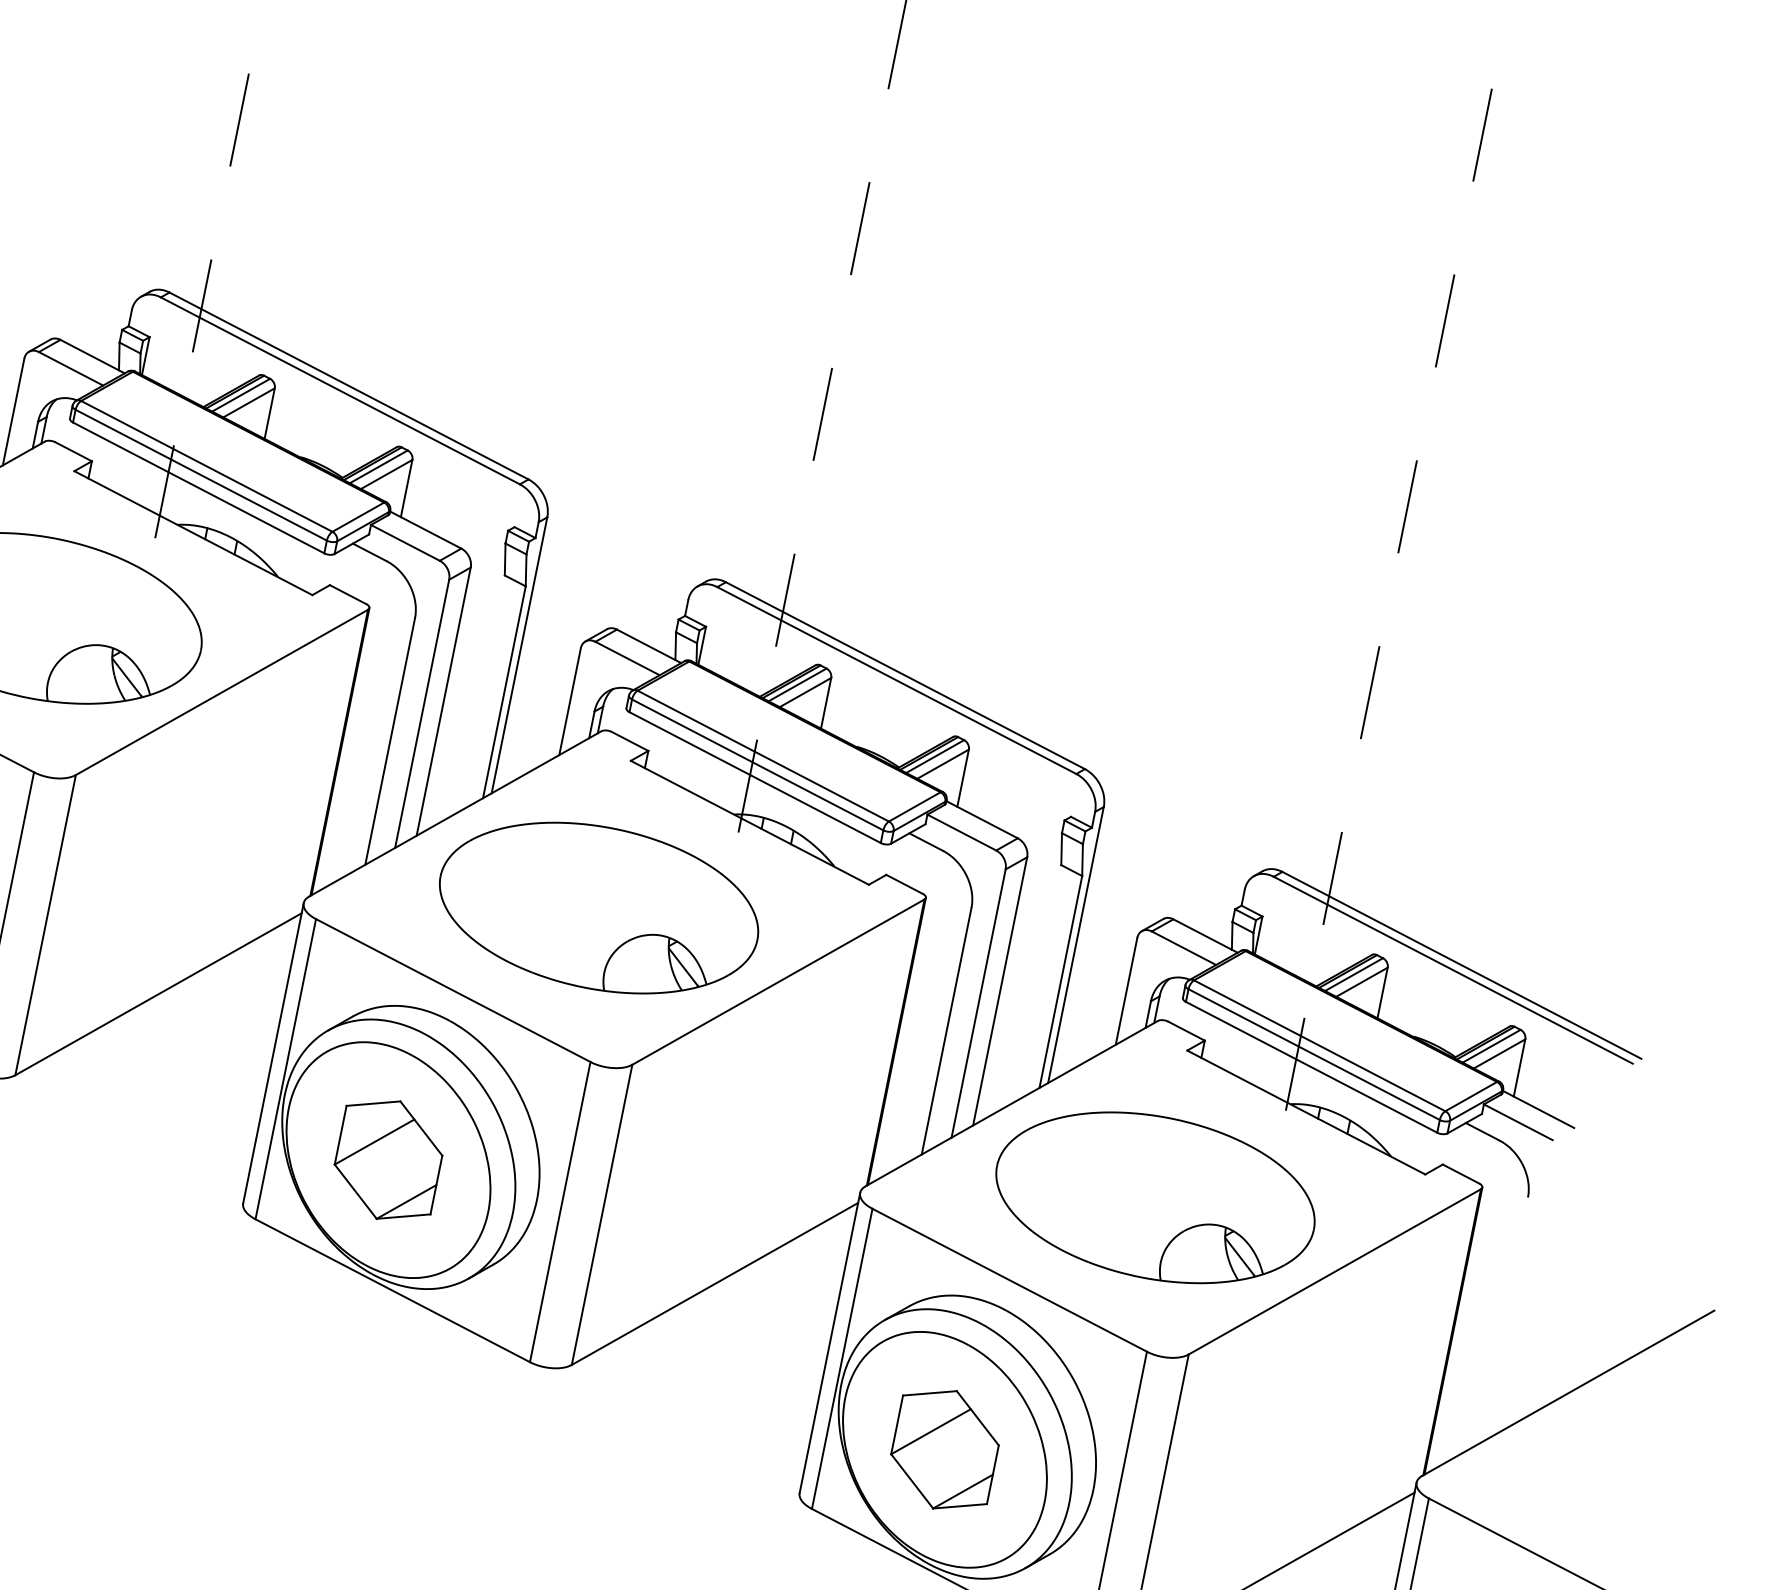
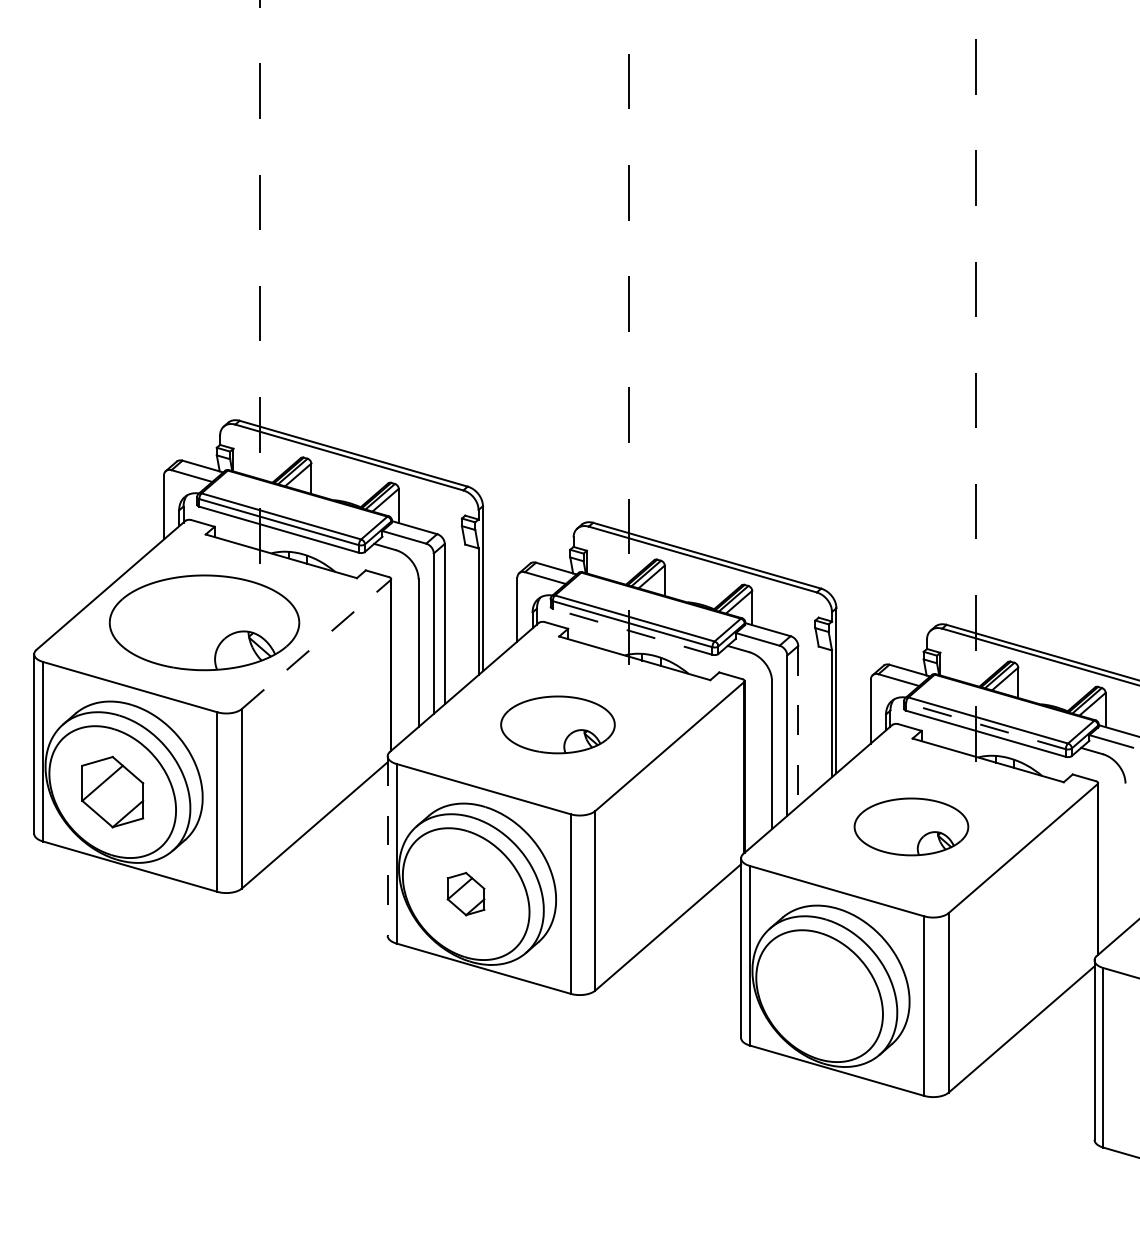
line: (222, 692) -> (316, 644), solid -> dashed
line: (755, 777) -> (632, 631), solid -> dashed
part: (598, 907) -> (557, 724), size x0.6
line: (1000, 991) -> (798, 726), solid -> dashed
line: (273, 1053) -> (387, 846), solid -> dashed
line: (1313, 1054) -> (985, 726), solid -> dashed
part: (387, 1158) -> (465, 893), size x0.6
part: (1155, 1197) -> (911, 826), size x0.6
part: (944, 1450) -> (819, 996), removed

